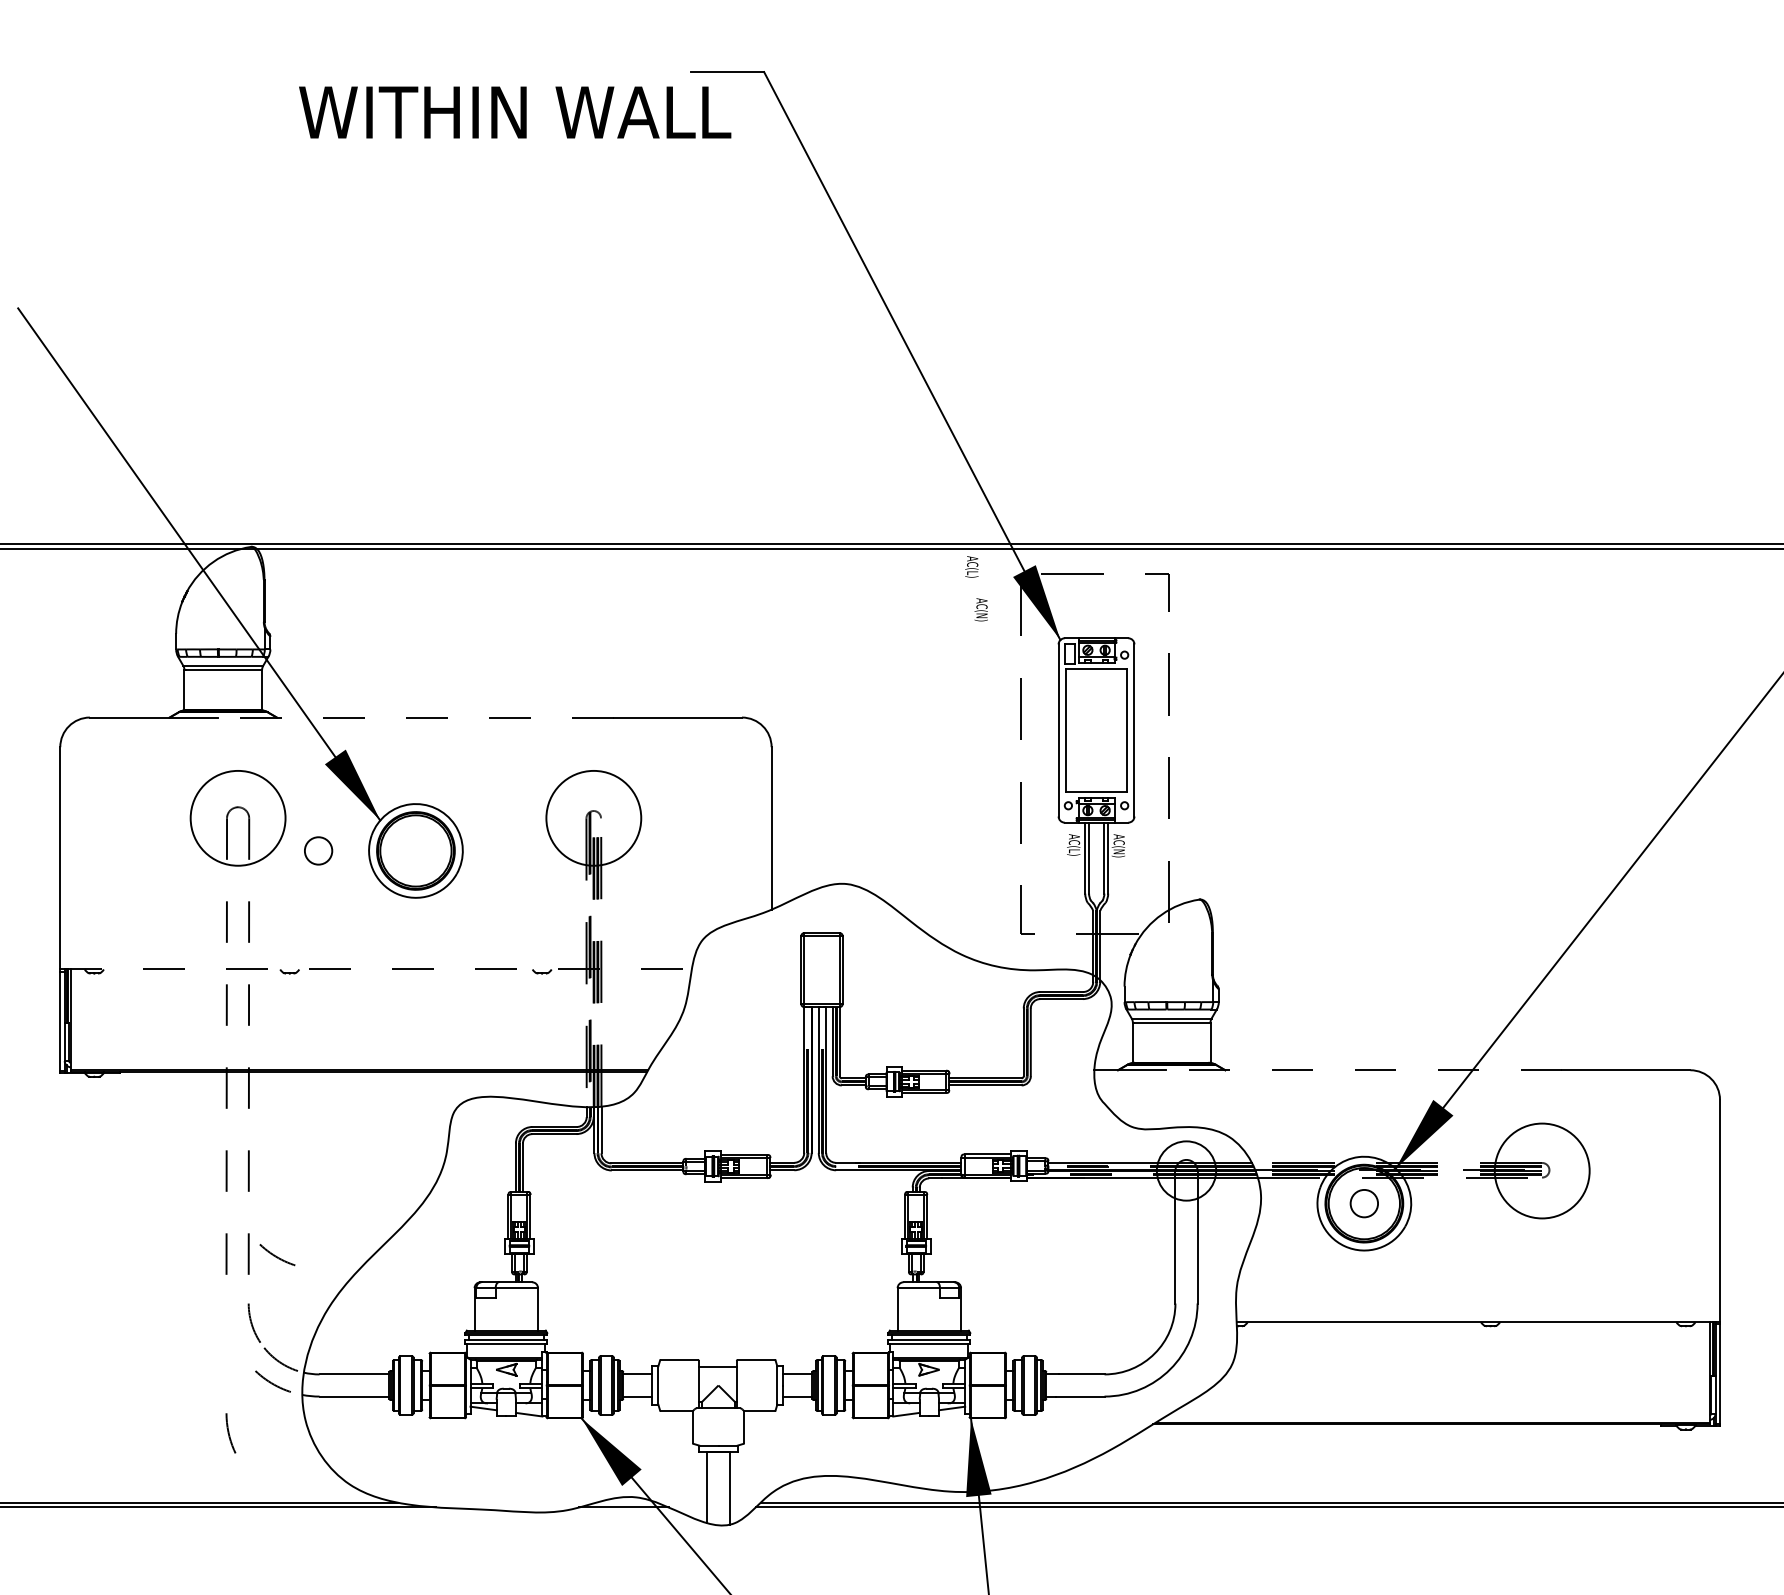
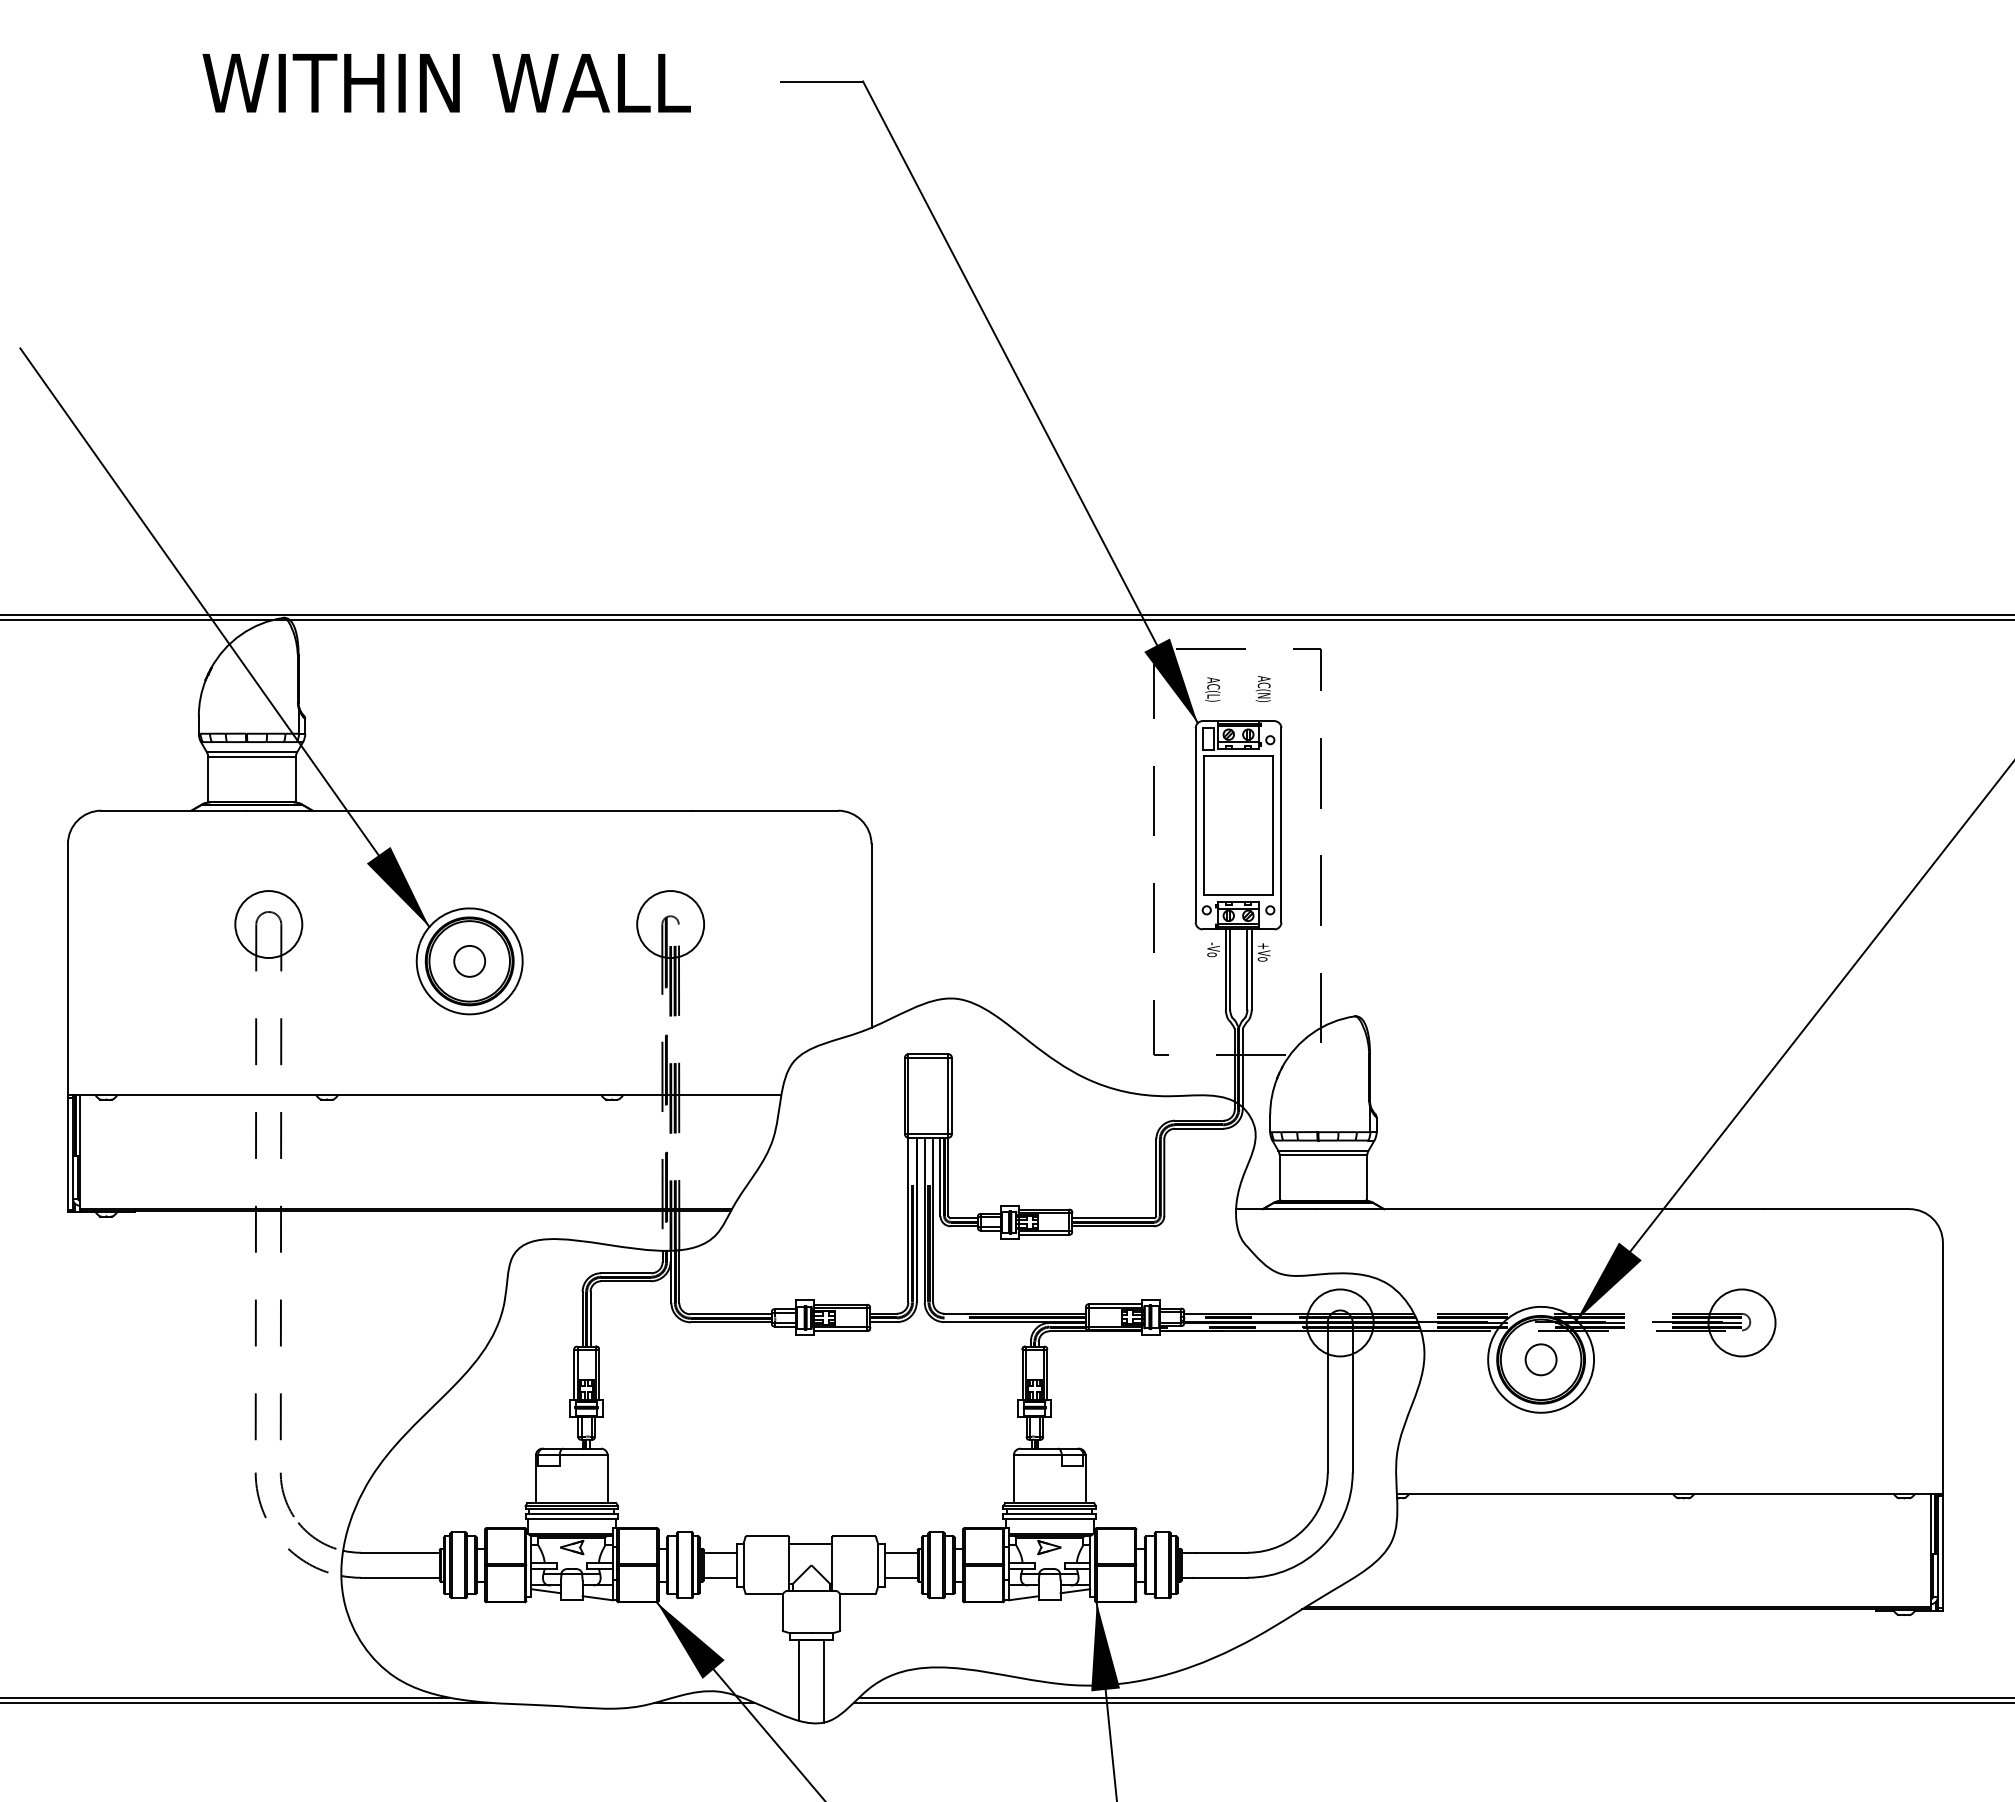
text: (514, 112) -> (446, 83), moved
text: (971, 566) -> (1212, 689), moved
text: (980, 609) -> (1262, 688), moved
line: (415, 717) -> (469, 810), dashed -> solid
circle: (237, 818) -> (268, 924), size x0.62
circle: (593, 818) -> (670, 924), size x0.62
text: (1073, 844) -> (1212, 954), AC(L) -> -Vo
text: (1117, 845) -> (1262, 955), AC(N) -> +Vo
circle: (318, 851) -> (469, 961), moved
line: (375, 969) -> (424, 1095), dashed -> solid
line: (1364, 1070) -> (1541, 1209), dashed -> solid
circle: (1541, 1170) -> (1741, 1322), size x0.62
arc: (277, 1256) -> (313, 1419), removed
arc: (229, 1433) -> (259, 1495), moved

